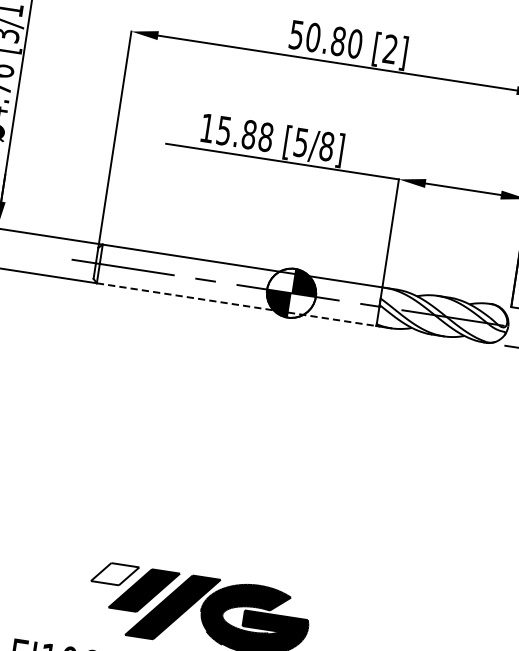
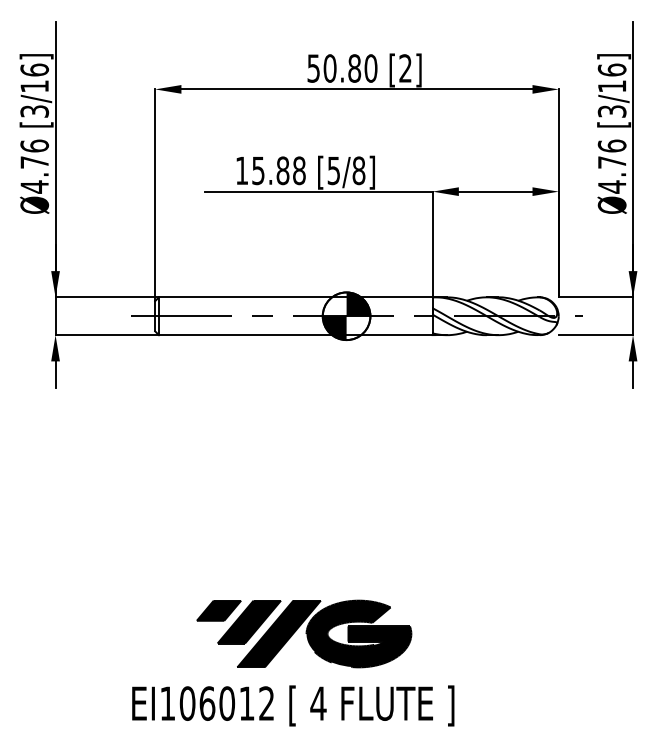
line: (236, 304) -> (295, 335), dashed -> solid
fill: (114, 573) -> (218, 610), added

